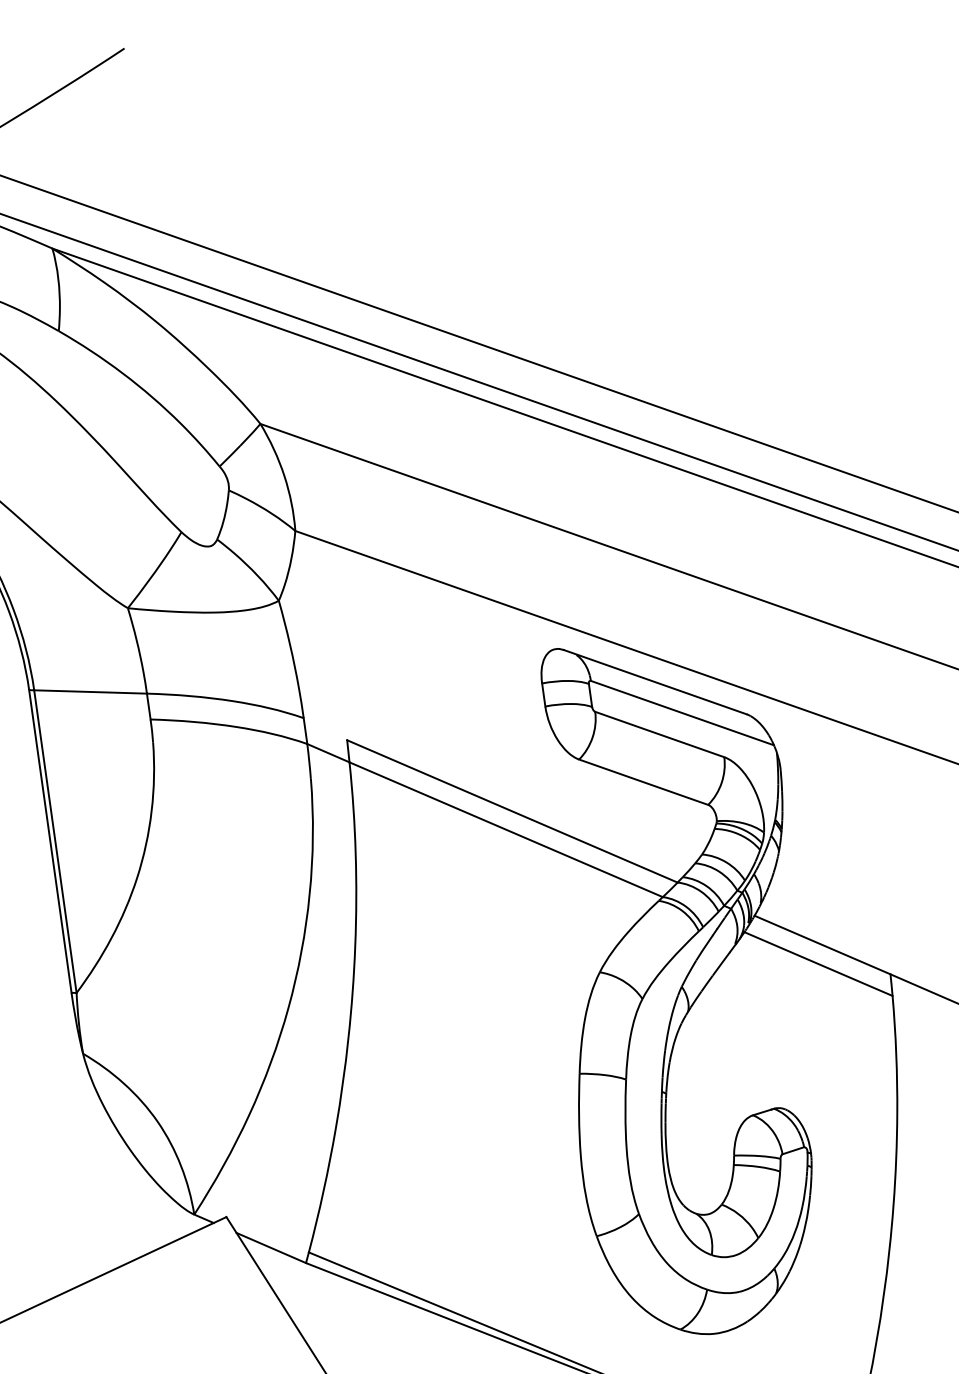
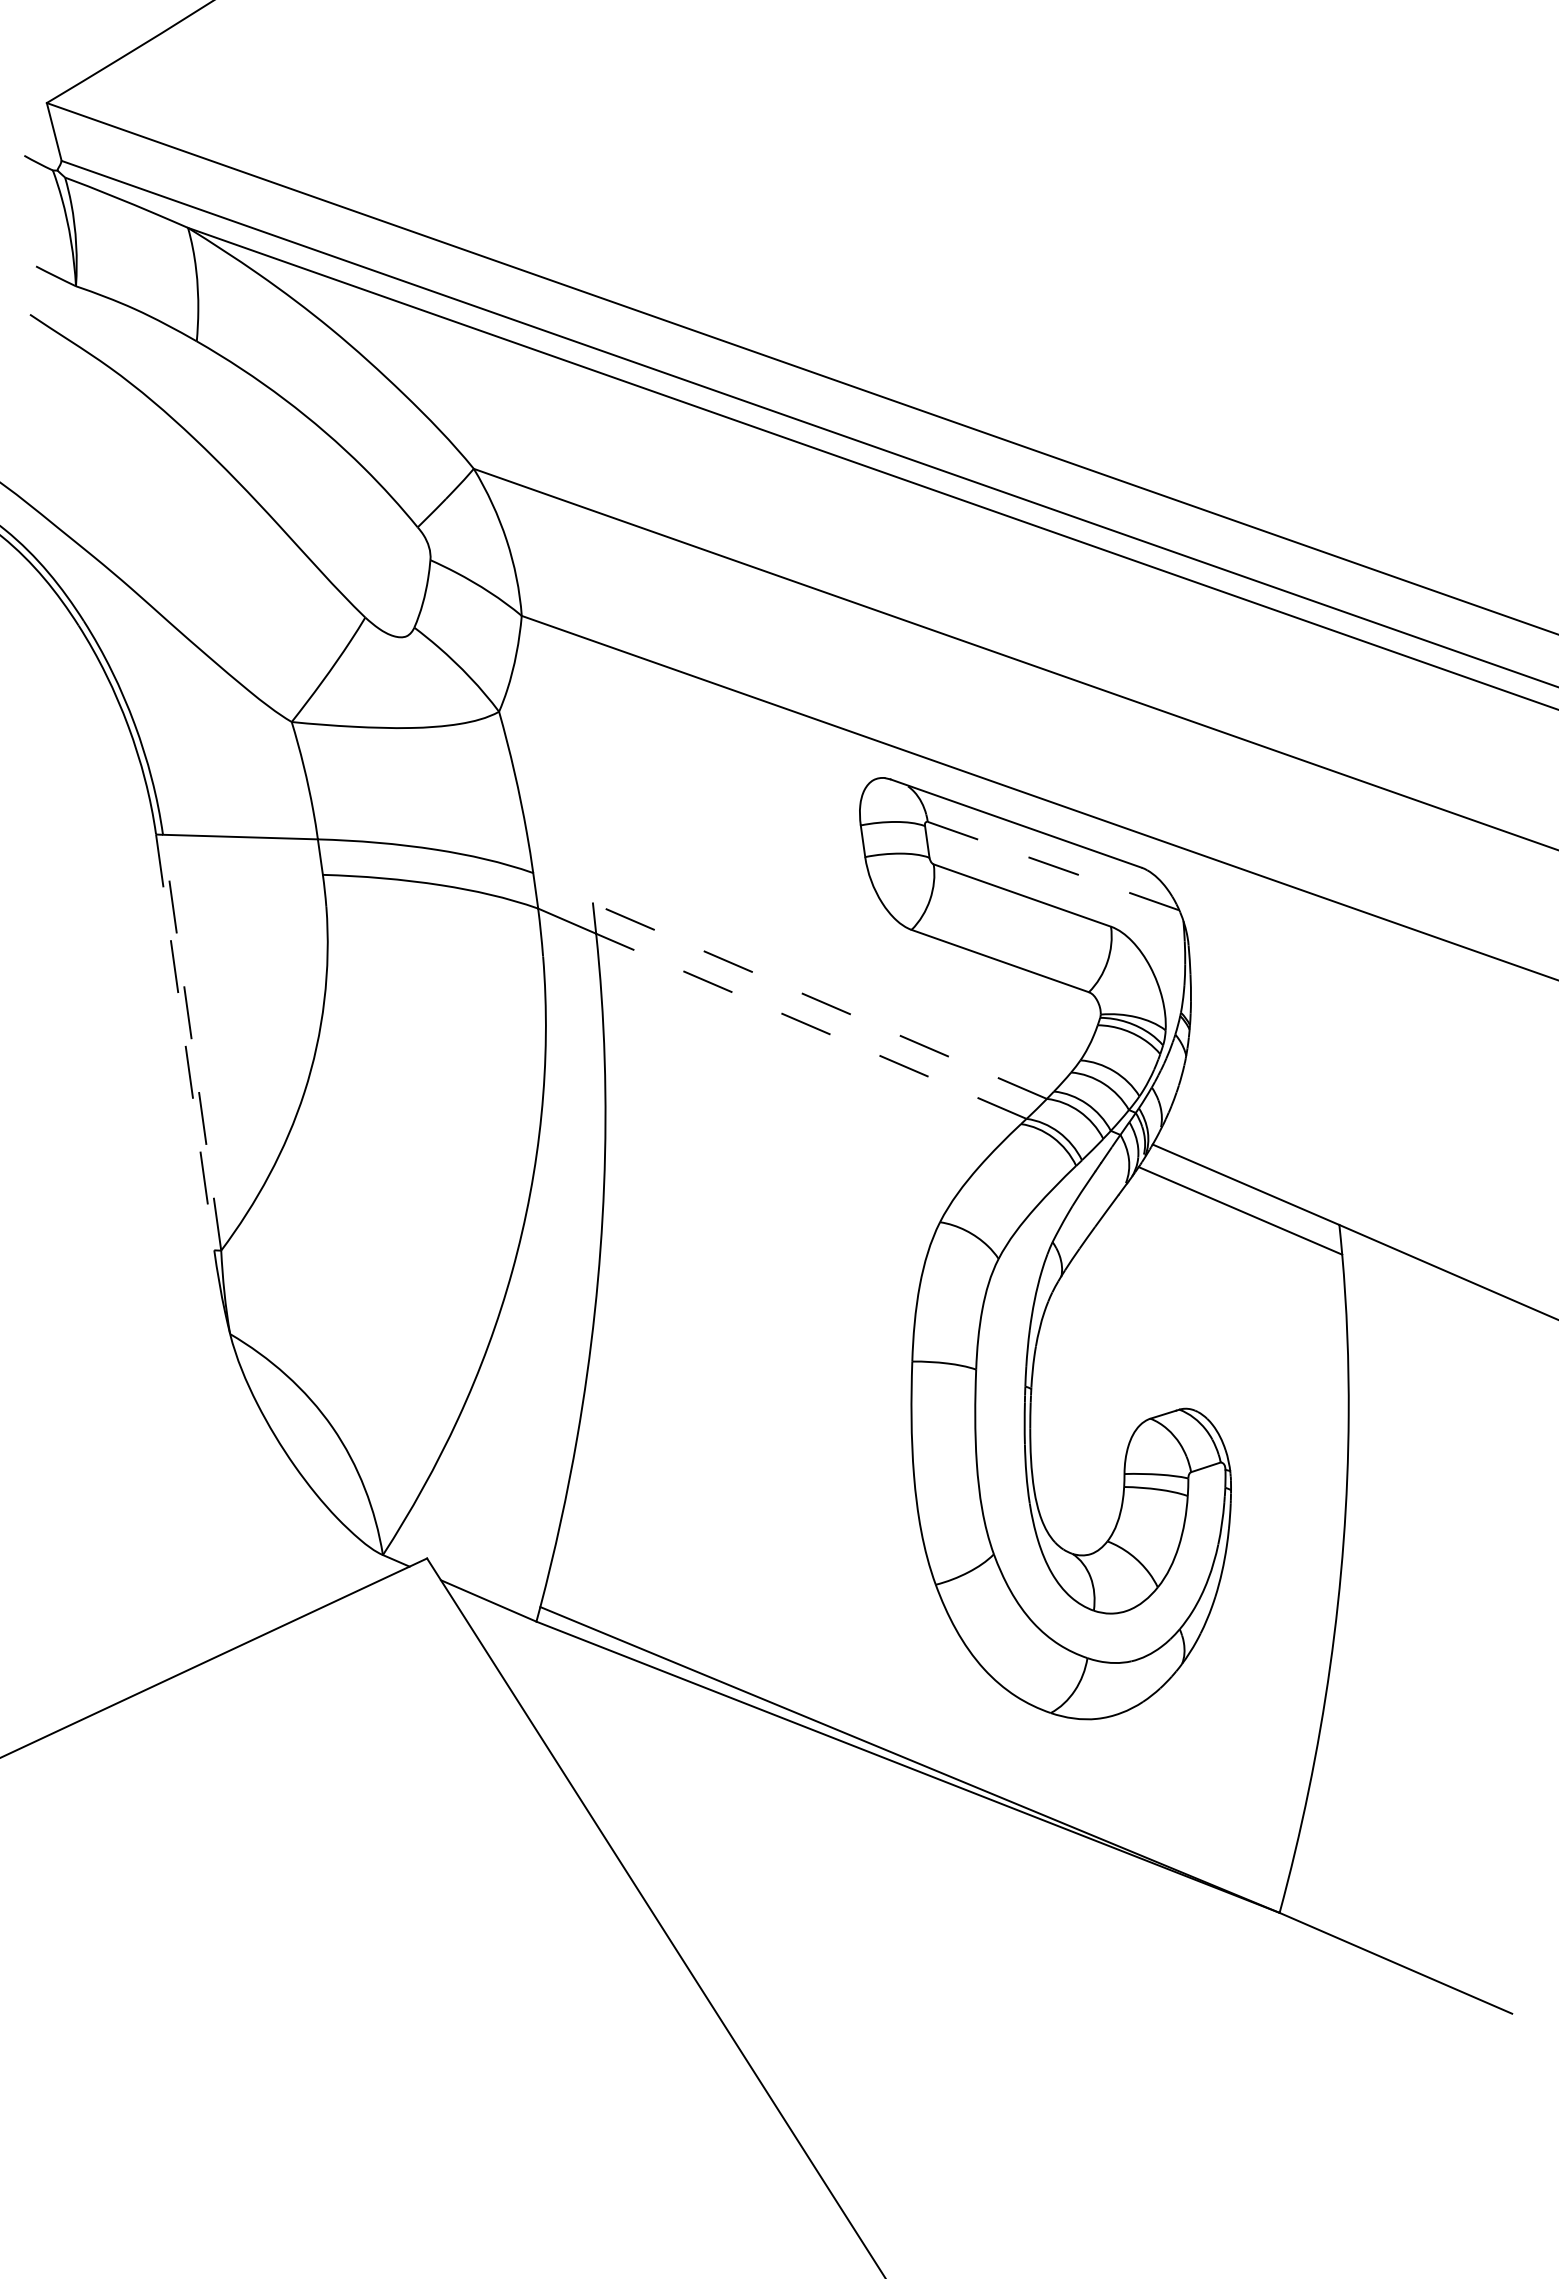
line: (682, 713) -> (1053, 866), solid -> dashed
line: (512, 810) -> (819, 1000), solid -> dashed
line: (505, 829) -> (810, 1026), solid -> dashed
line: (50, 841) -> (185, 1042), solid -> dashed
line: (55, 841) -> (192, 1042), solid -> dashed

